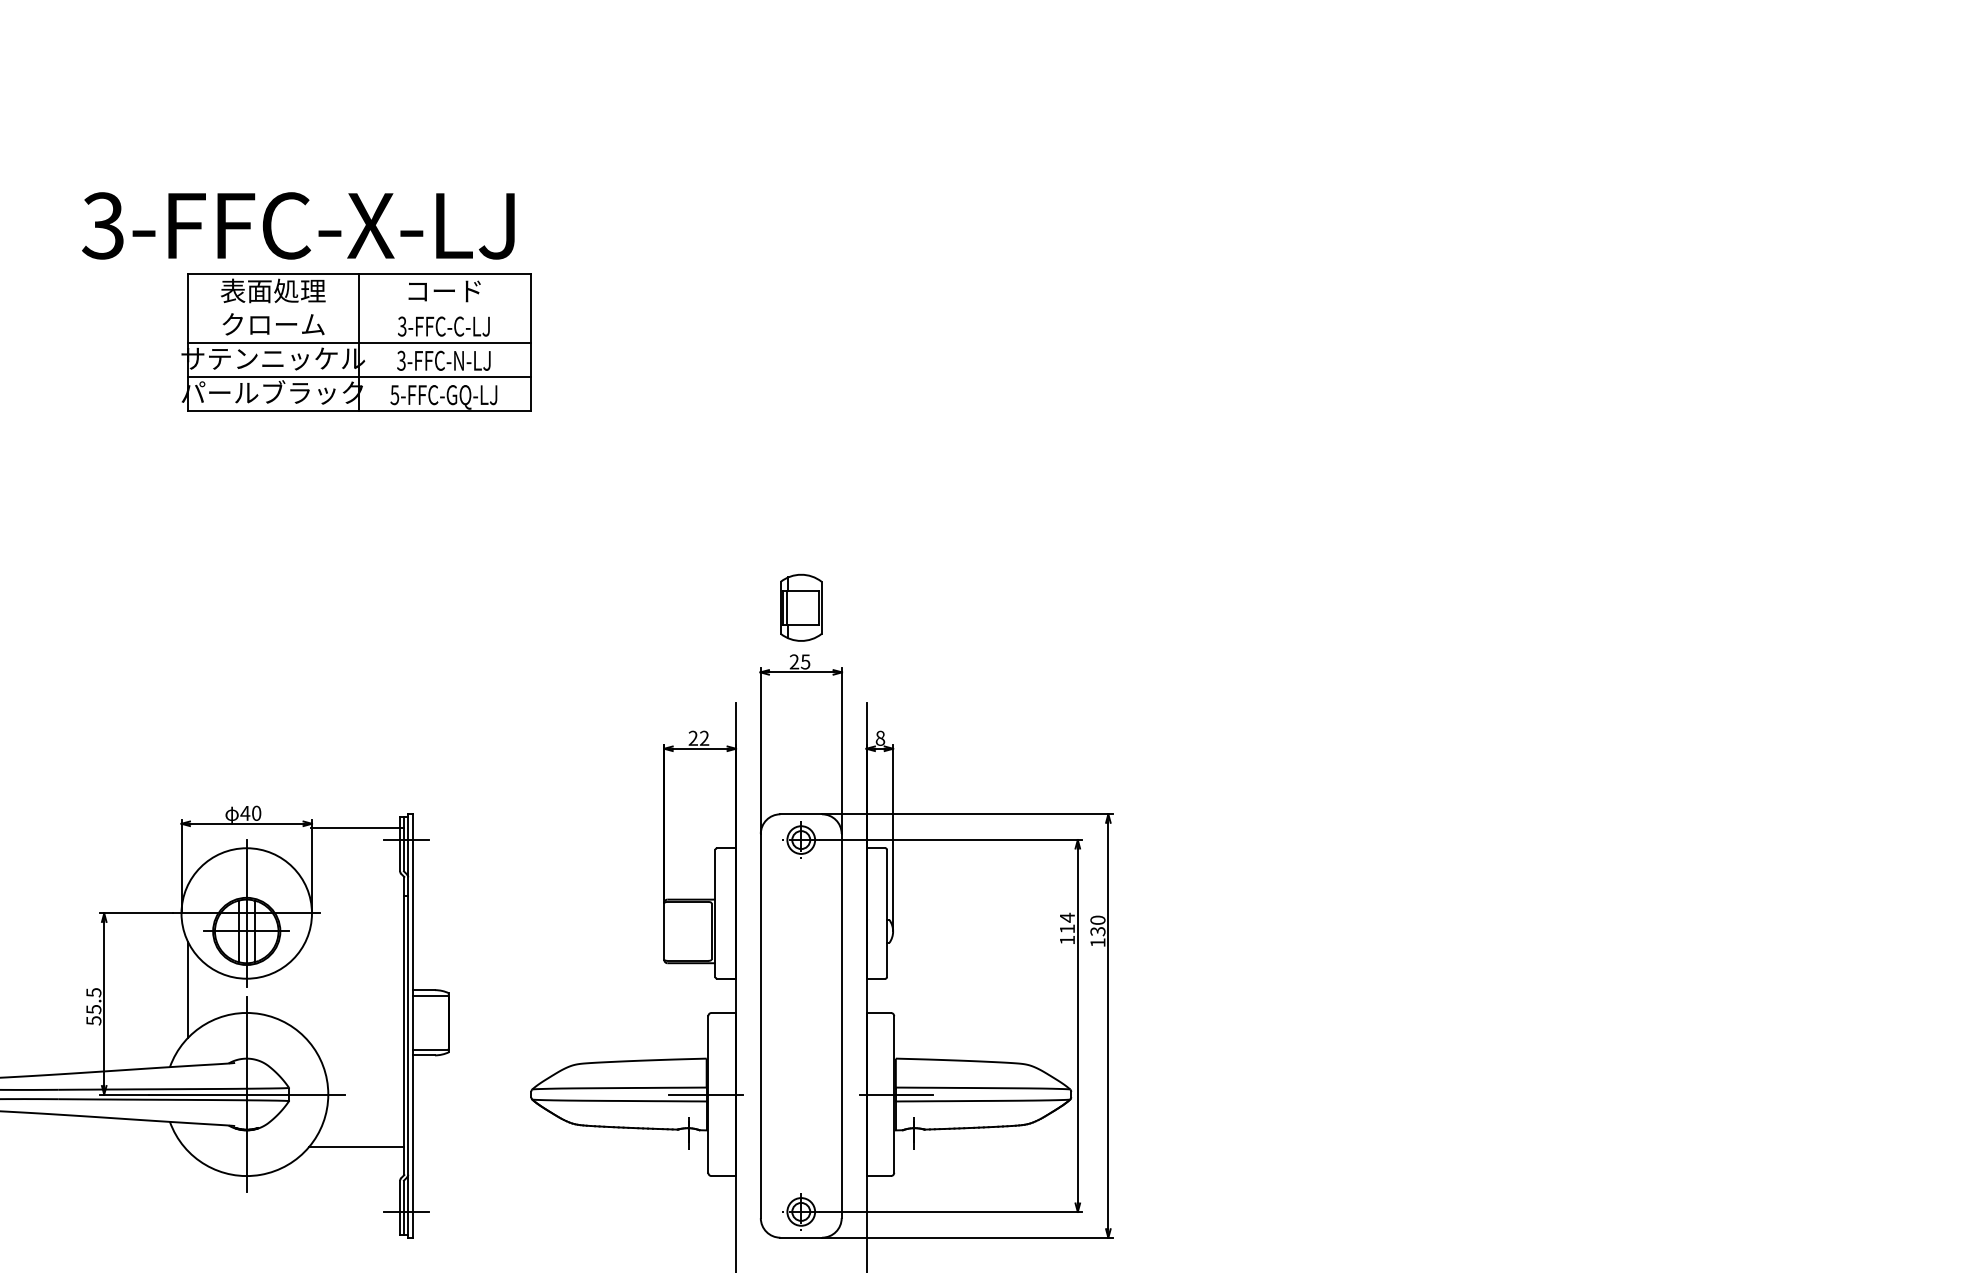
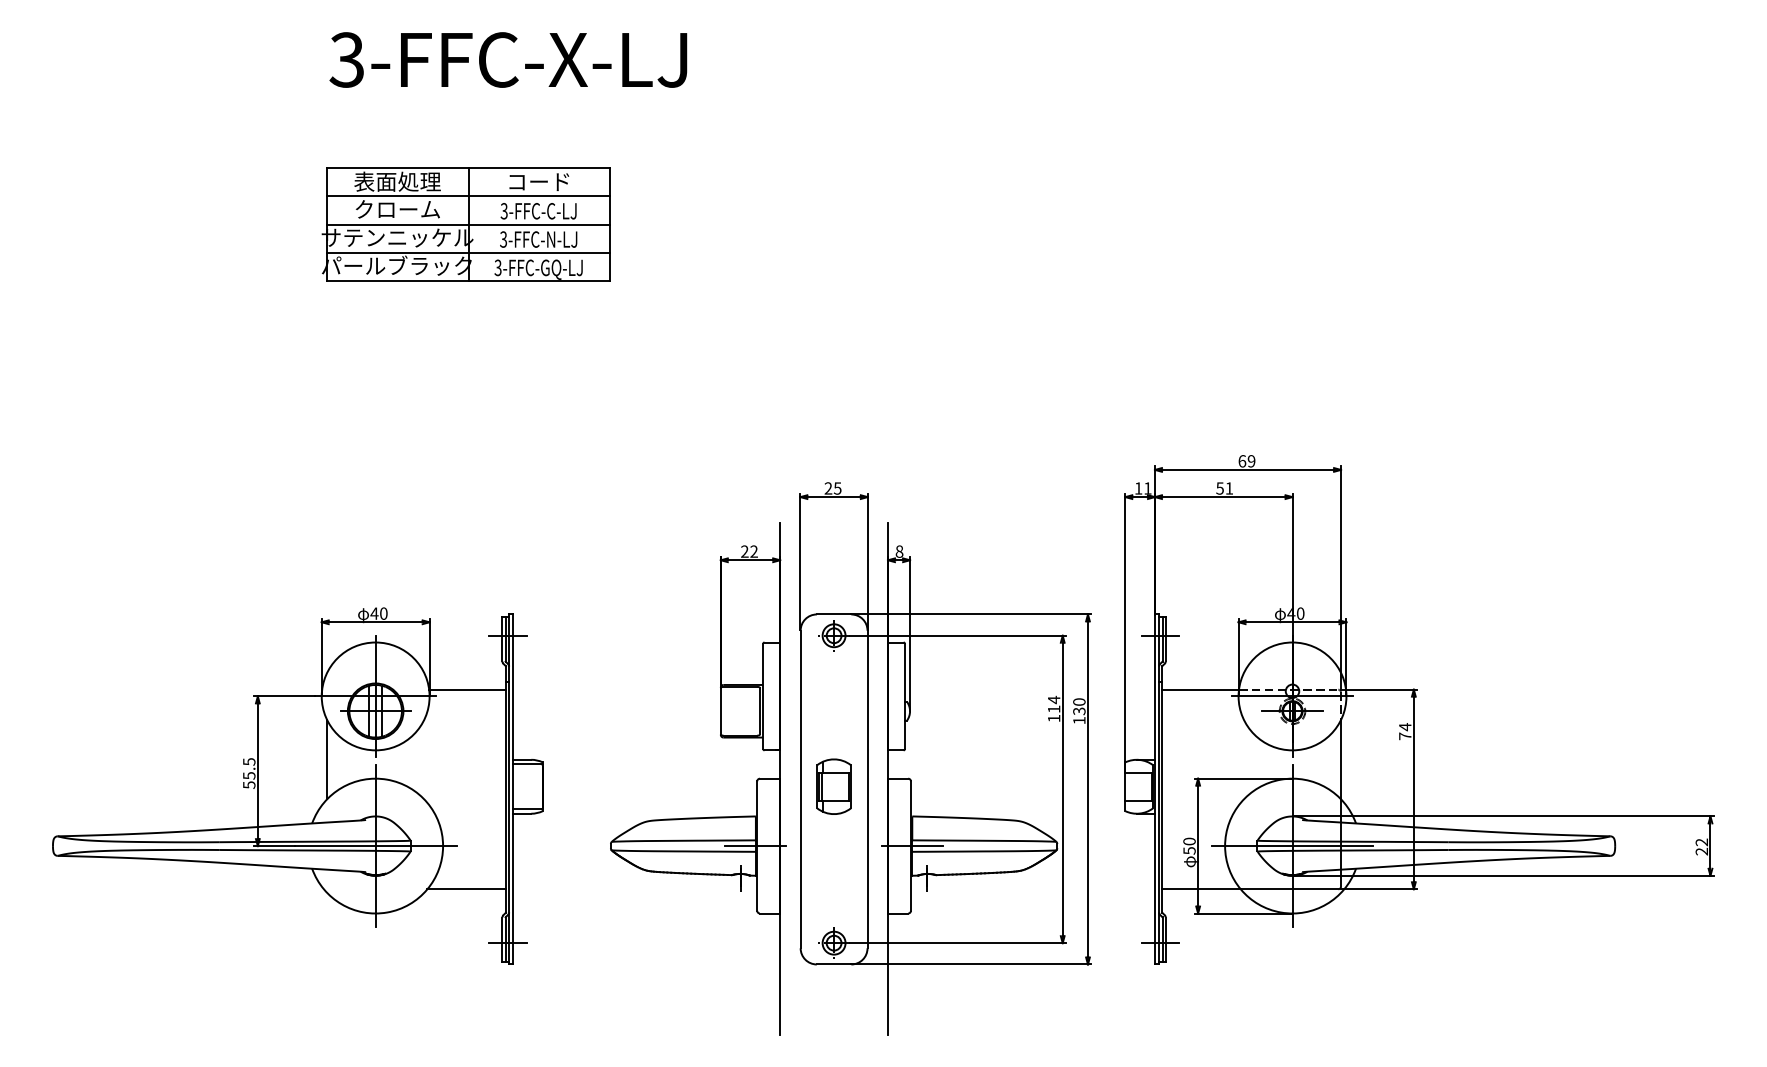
text: (298, 225) -> (508, 59), moved
line: (359, 308) -> (468, 196), added
text: (395, 394) -> (498, 267), 5-FFC-GQ-LJ -> 3-FFC-GQ-LJ
part: (800, 607) -> (833, 786), moved
line: (357, 827) -> (467, 689), moved
part: (1509, 929) -> (1419, 709), added

